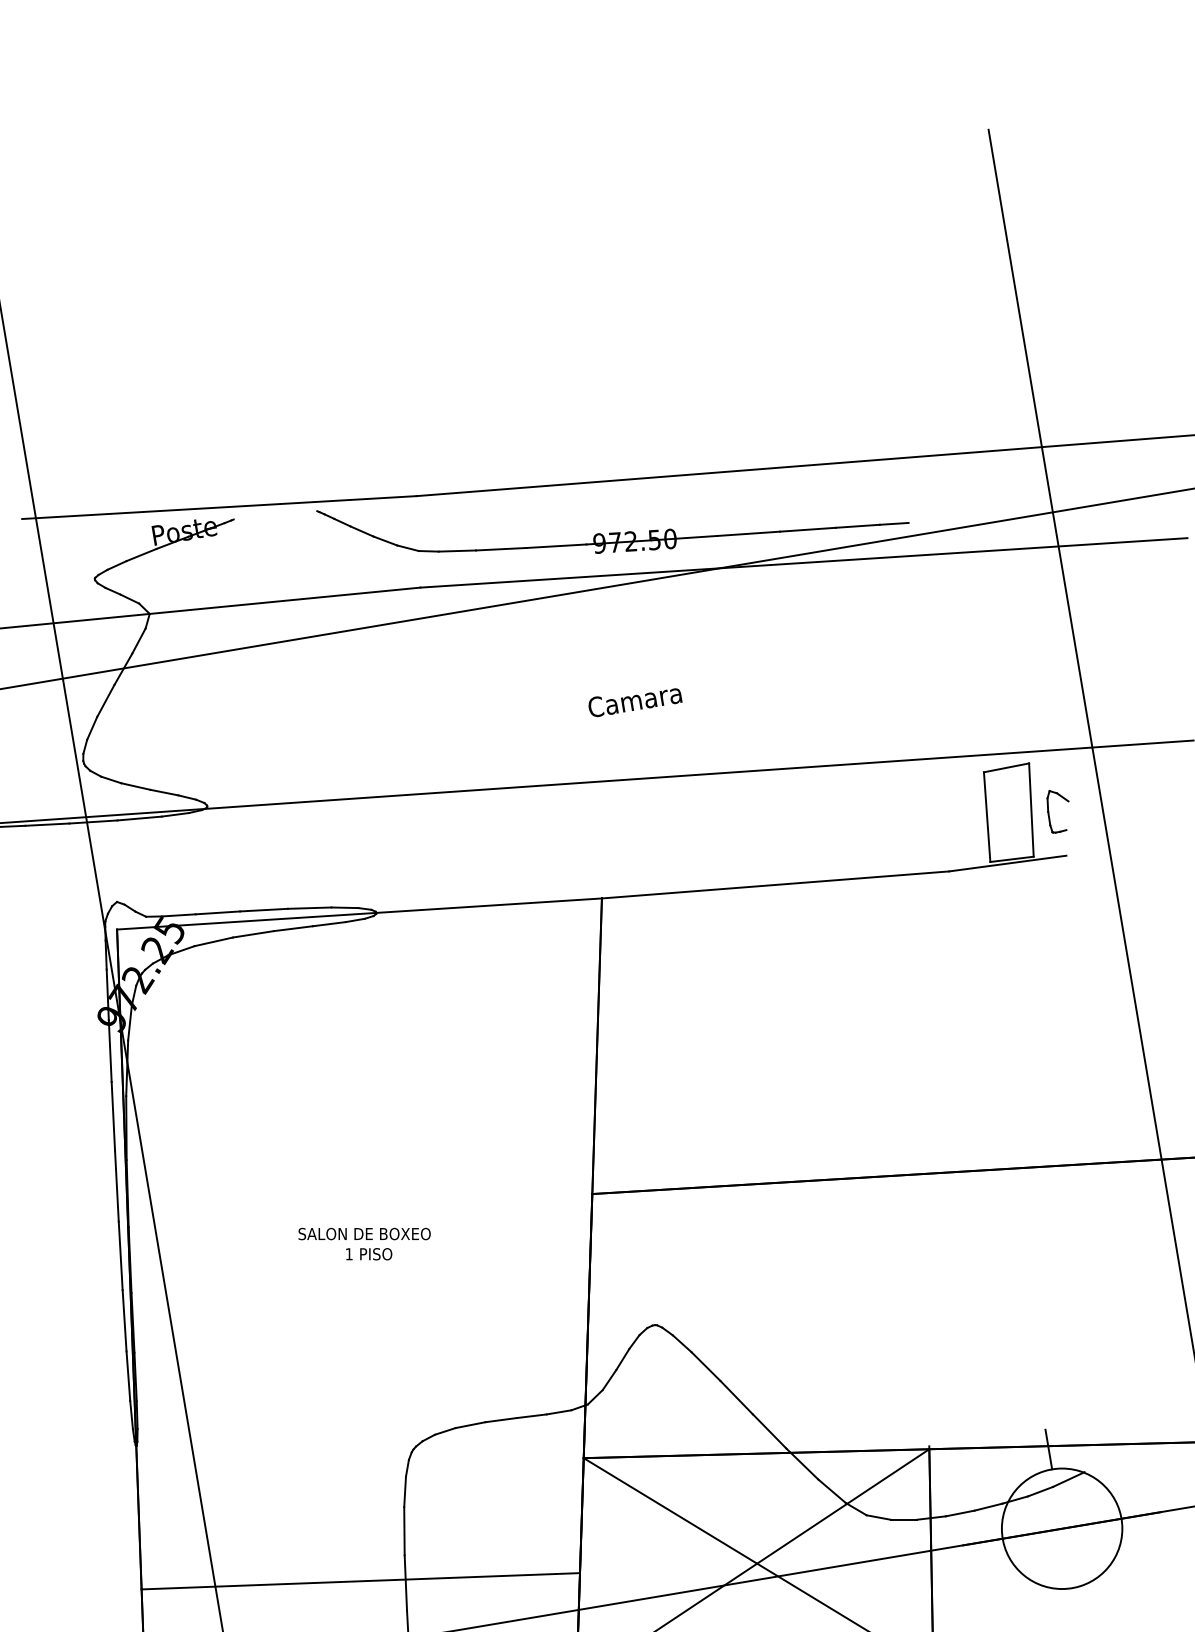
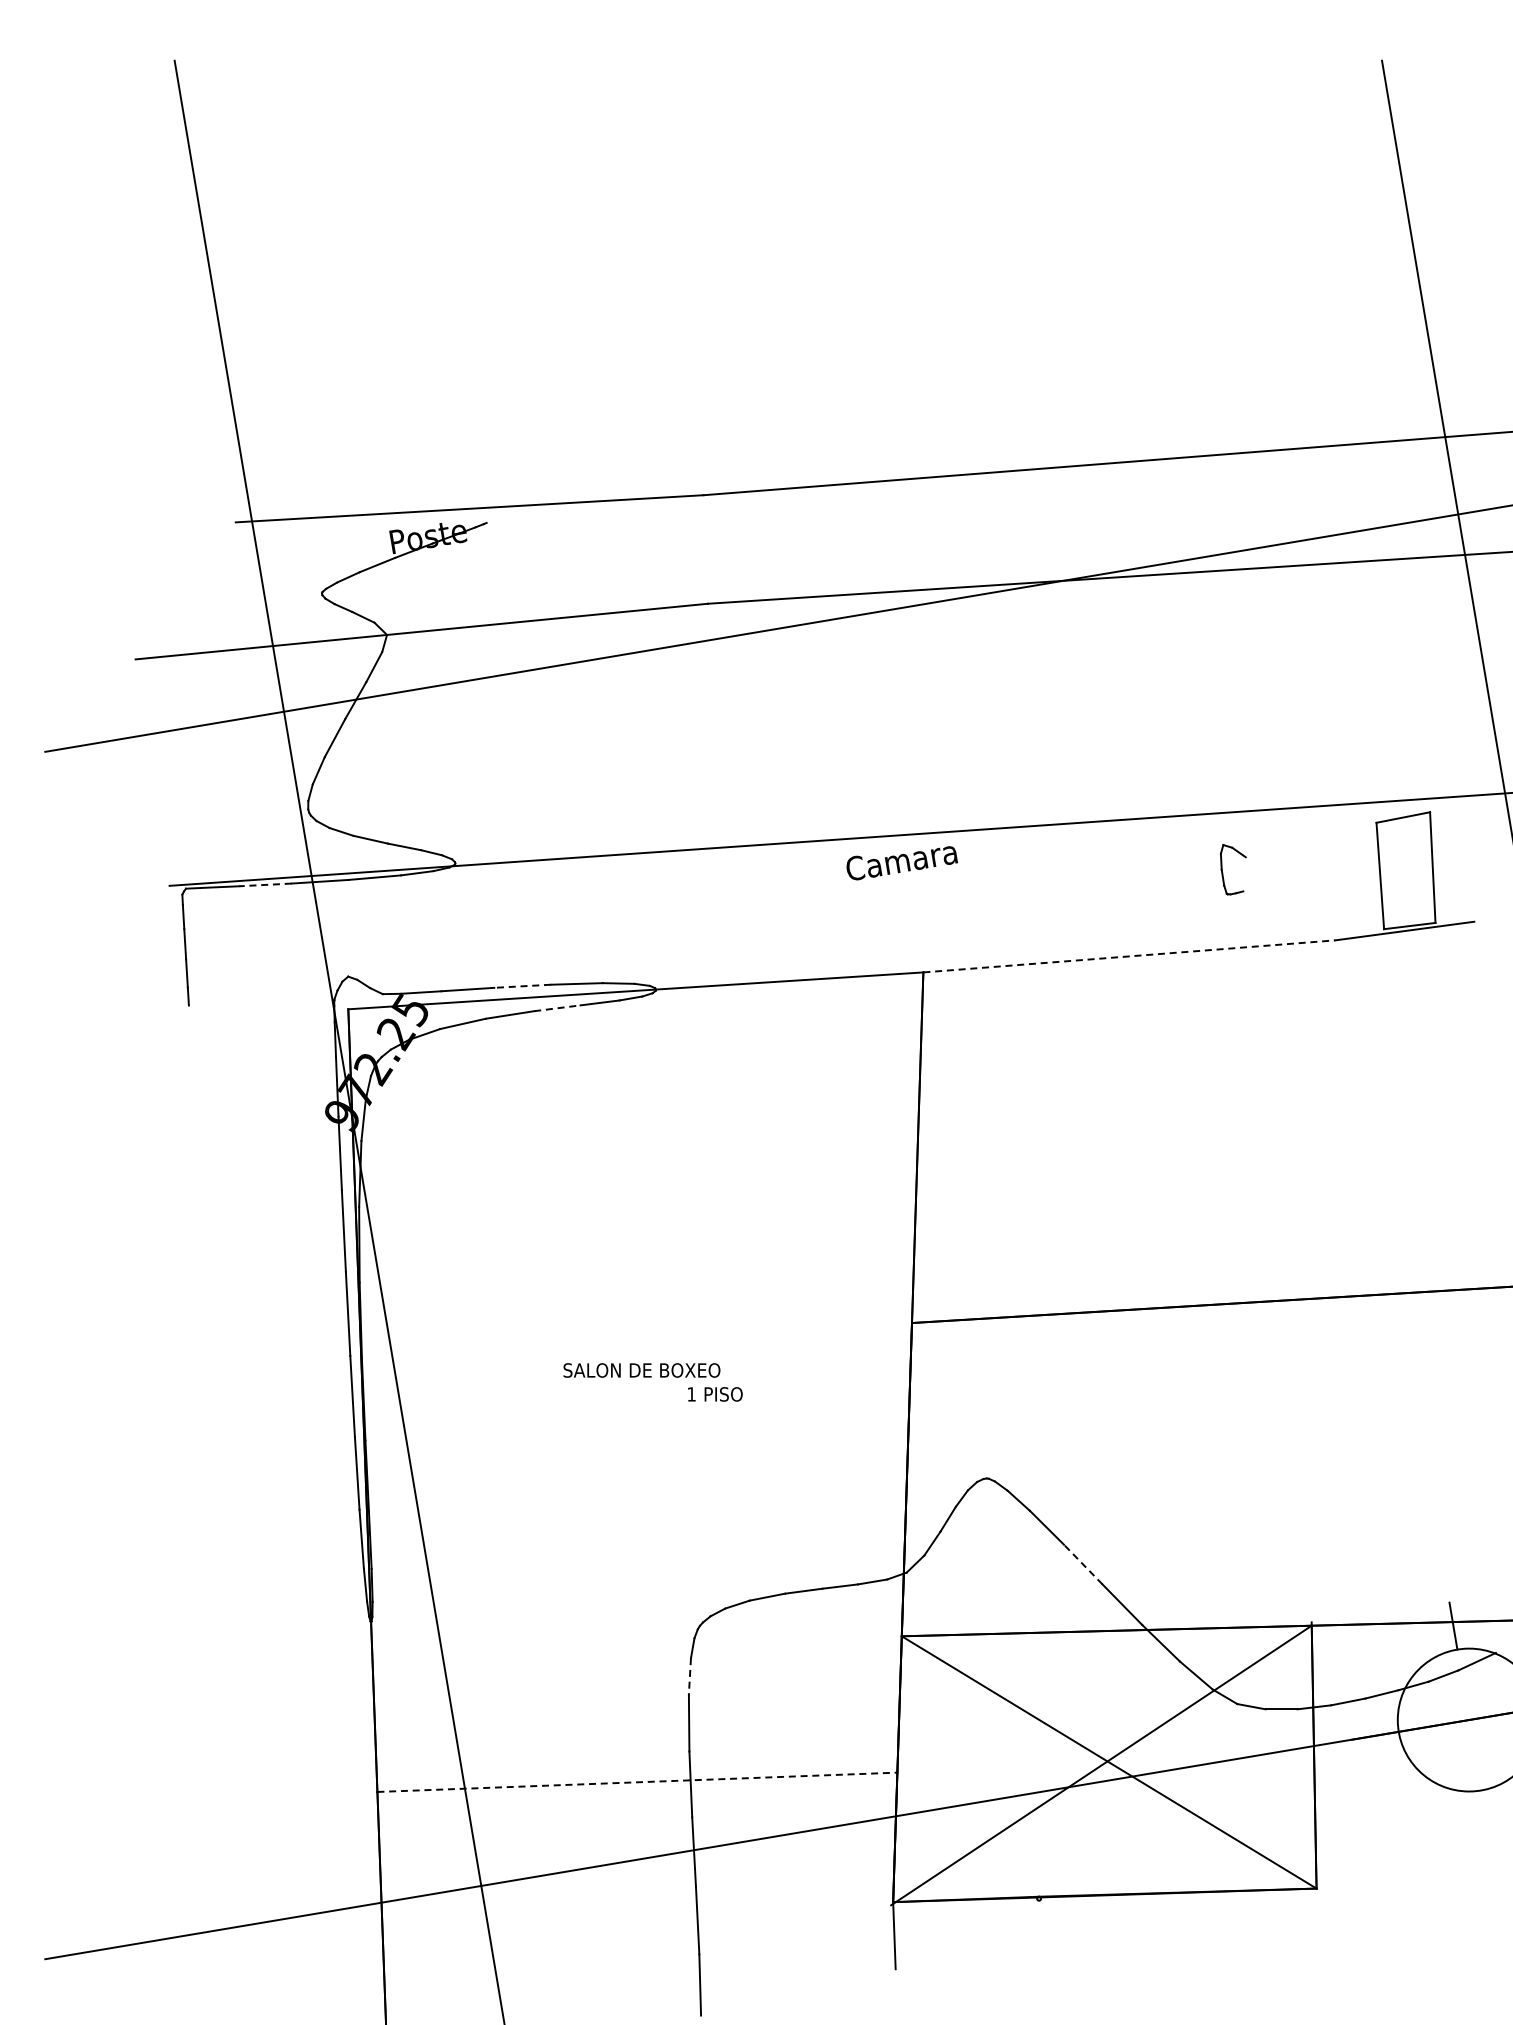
part: (612, 531) -> (936, 537), removed
text: (634, 702) -> (901, 863), moved
part: (1049, 814) -> (1223, 872), moved
line: (47, 824) -> (265, 884), solid -> dashed
line: (775, 885) -> (1129, 956), solid -> dashed
line: (263, 910) -> (522, 986), solid -> dashed
line: (293, 928) -> (557, 1008), solid -> dashed
text: (369, 1254) -> (715, 1394), moved
line: (736, 1397) -> (1083, 1564), solid -> dashed
line: (404, 1492) -> (689, 1676), solid -> dashed
line: (360, 1581) -> (637, 1782), solid -> dashed

